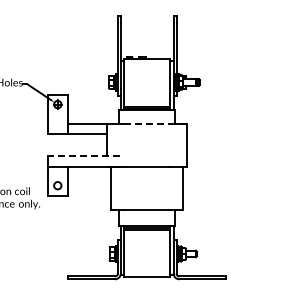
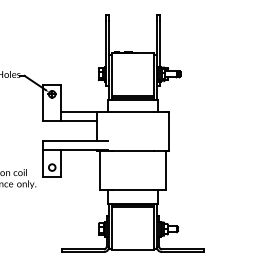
line: (147, 123) -> (133, 111), dashed -> solid
line: (83, 156) -> (75, 141), dashed -> solid

